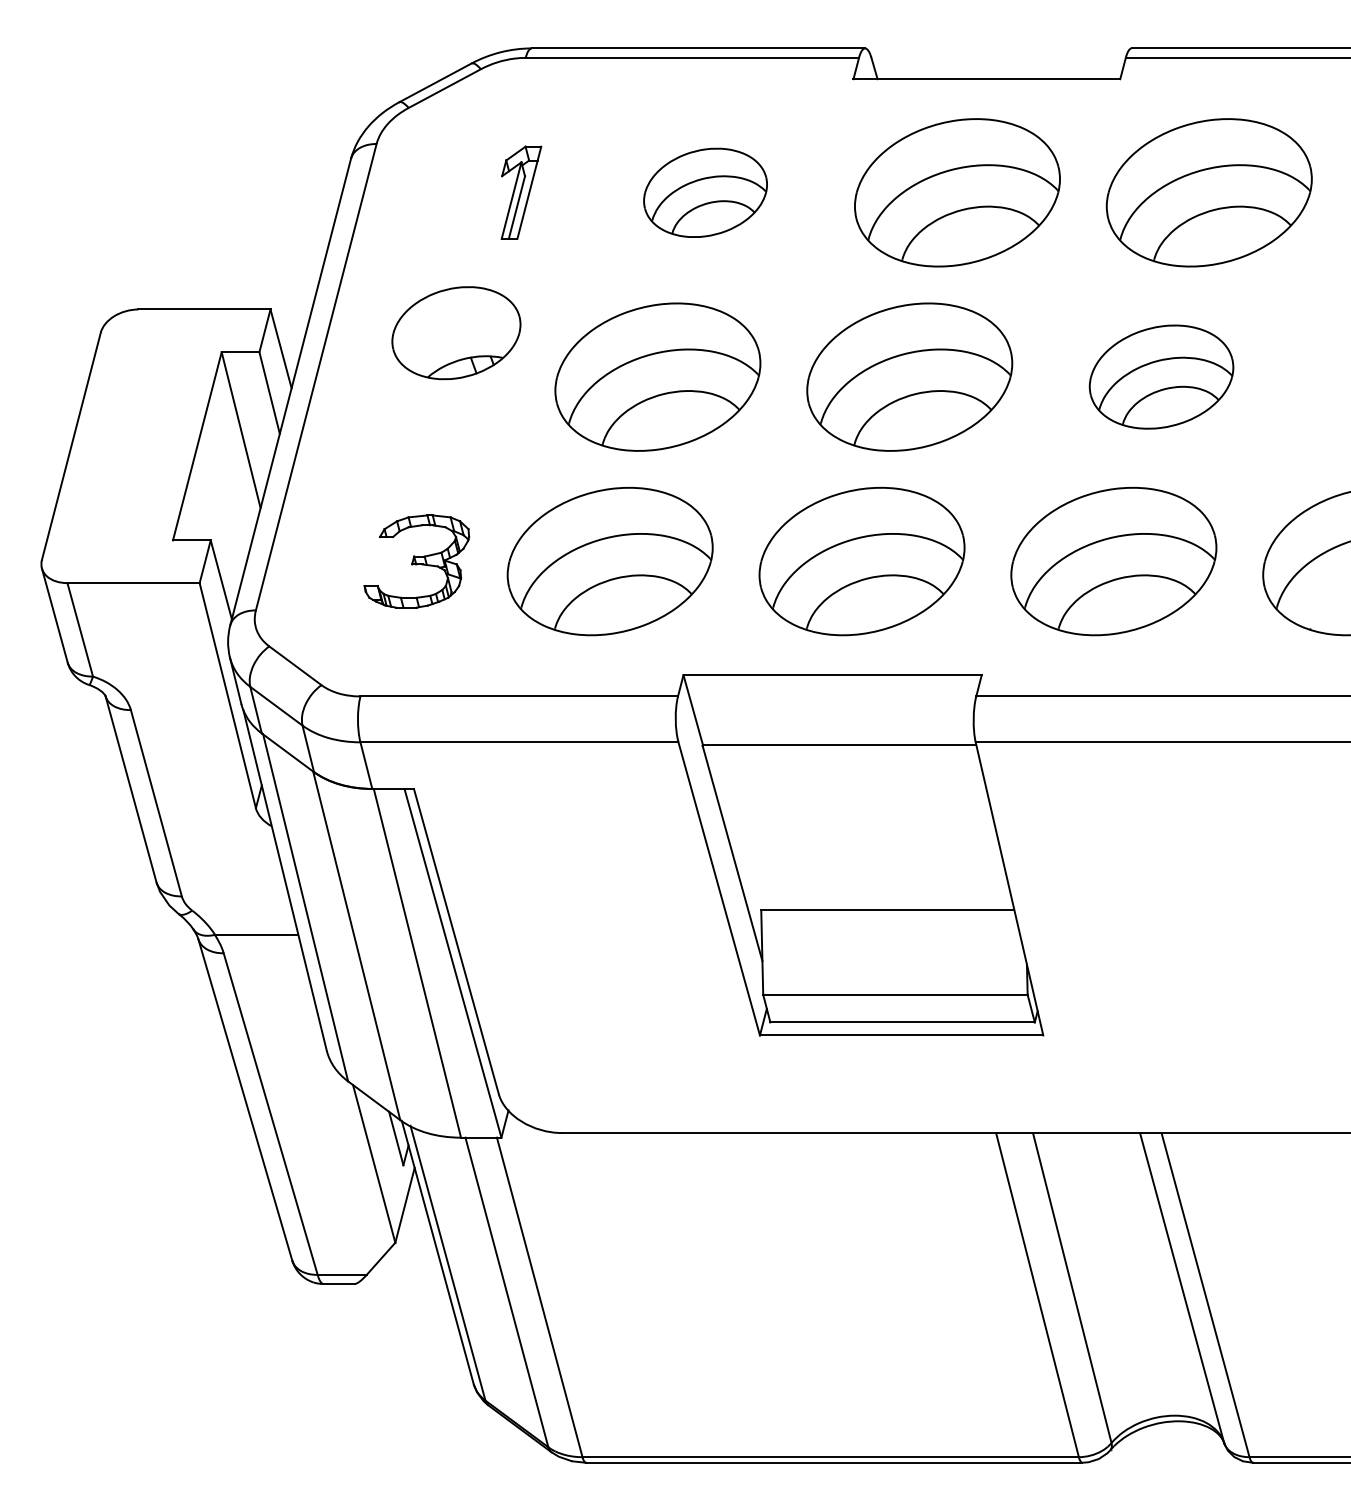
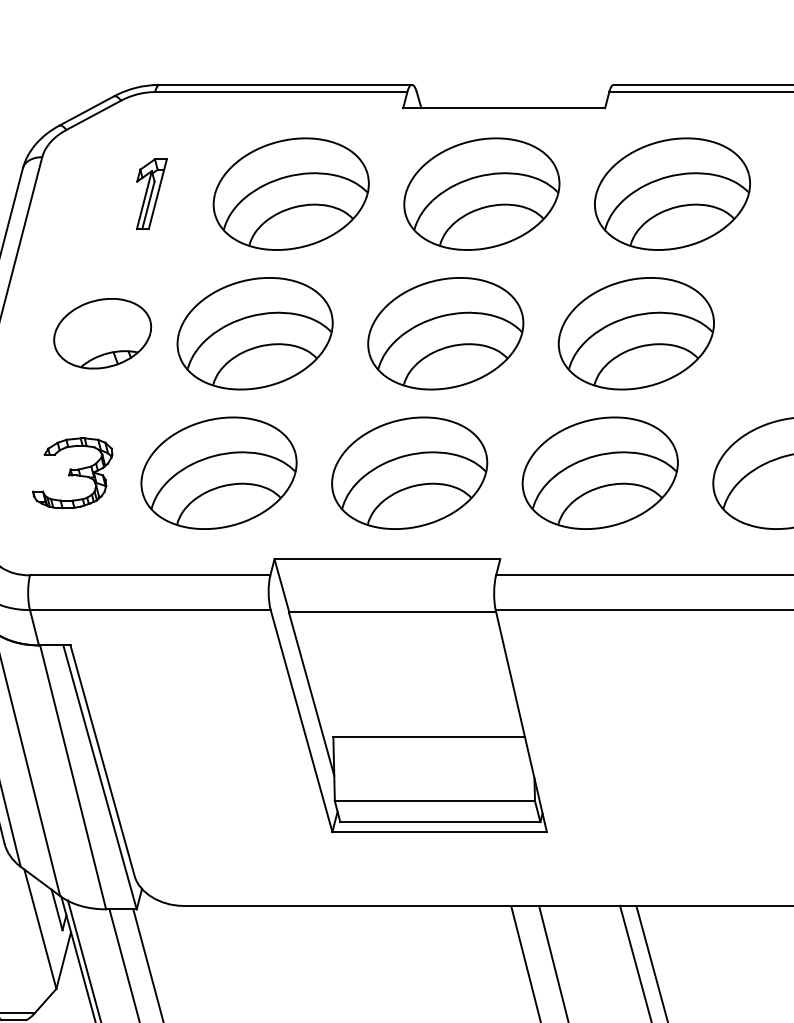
part: (705, 192) -> (291, 193), size x1.67
part: (456, 333) -> (102, 333), moved
part: (1161, 376) -> (636, 333), size x1.43

